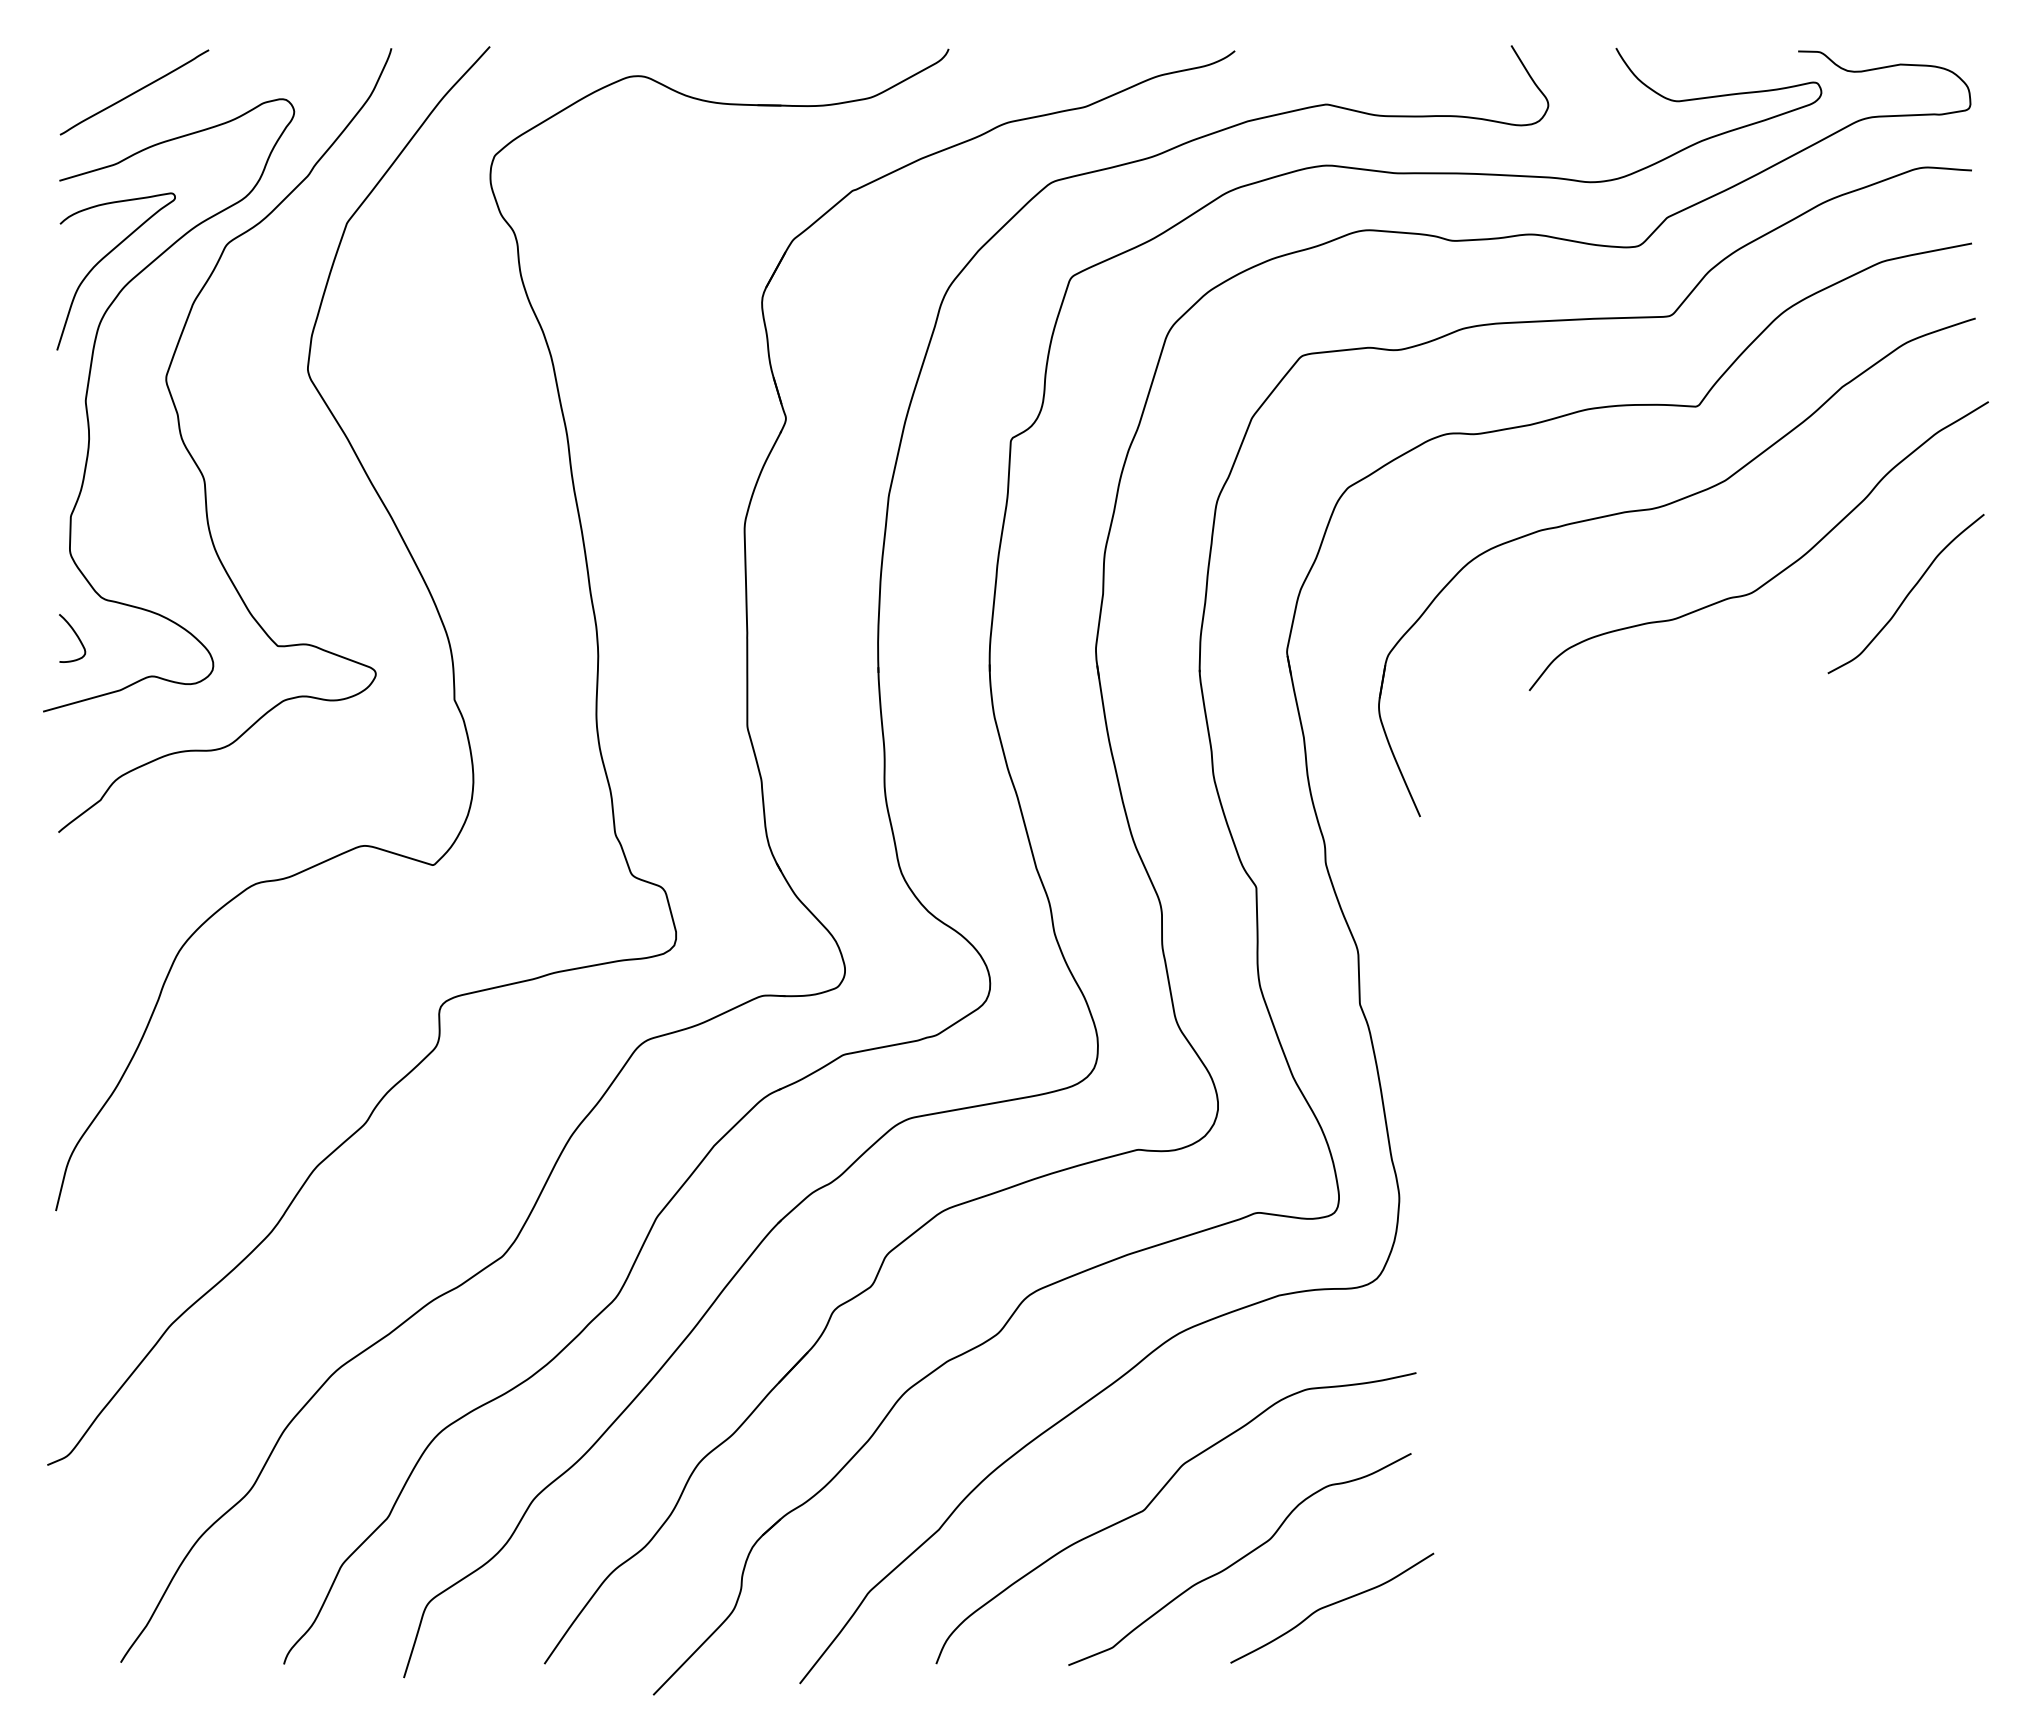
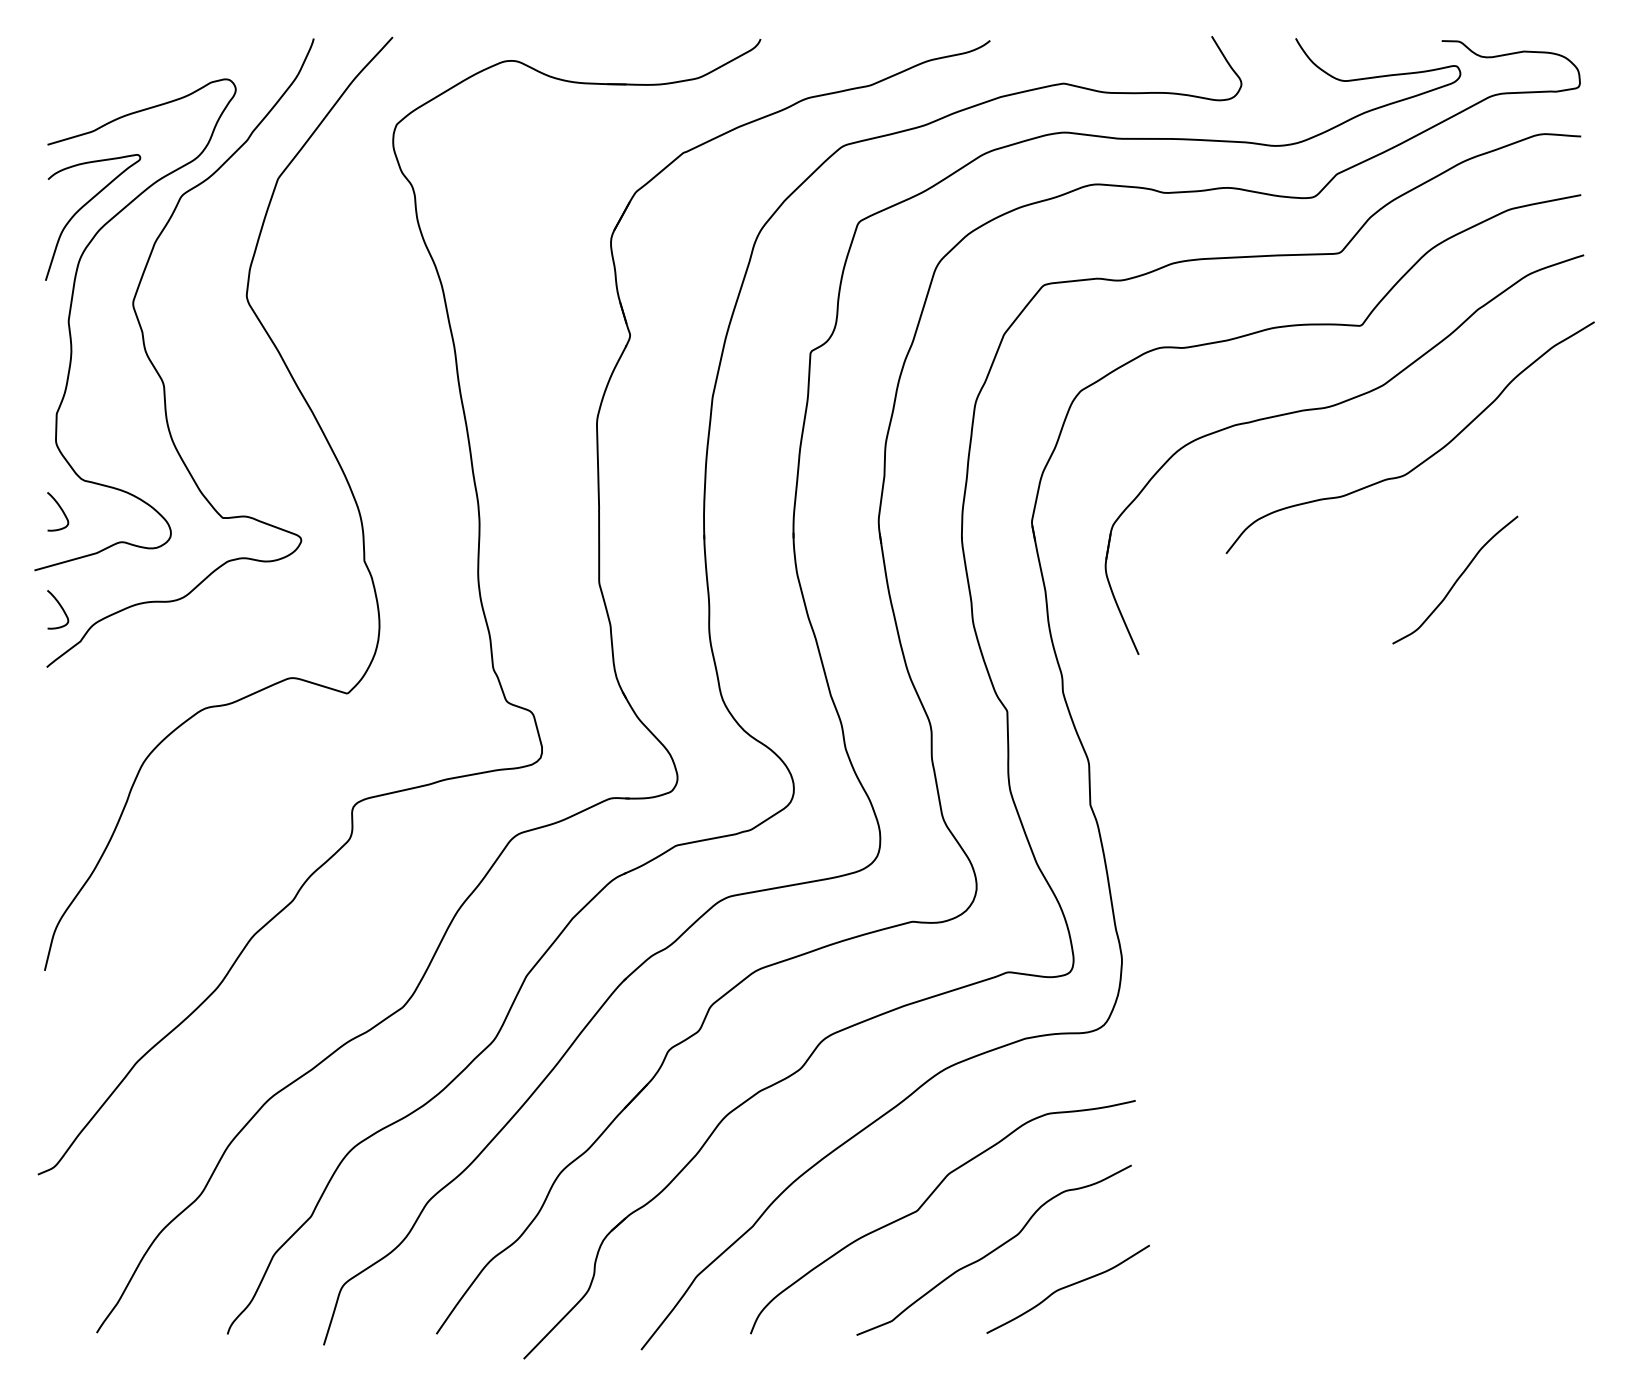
line: (134, 91) -> (107, 73), removed
curve: (1907, 593) -> (1456, 579), moved
curve: (75, 757) -> (60, 607), added

